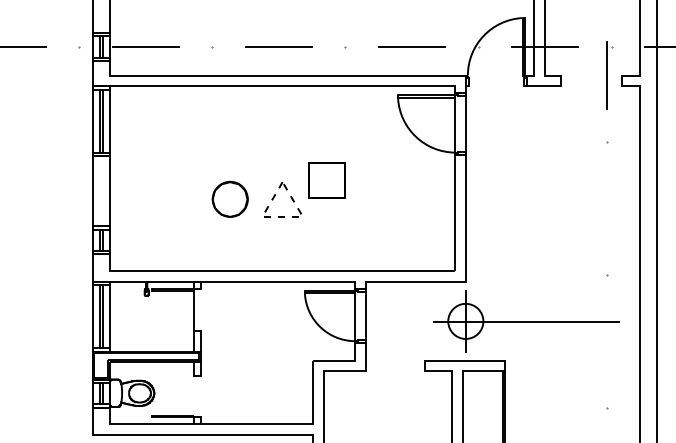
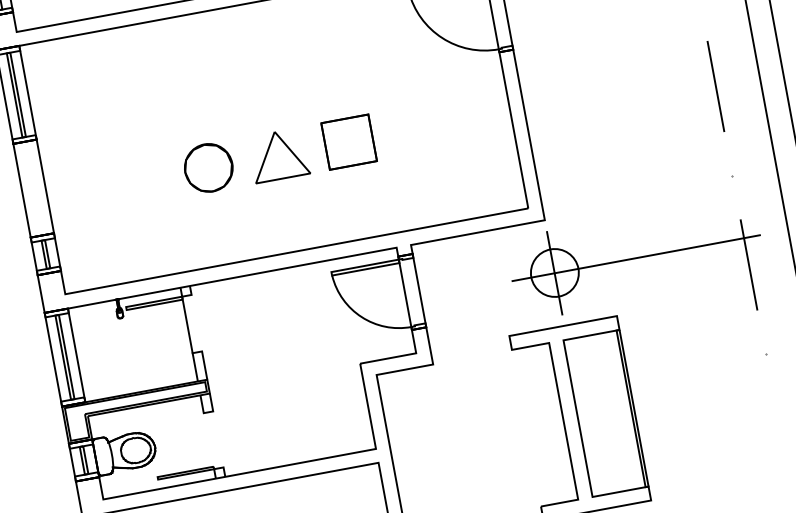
part: (326, 180) -> (348, 142), moved
line: (606, 208) -> (715, 86), added
line: (283, 216) -> (284, 177), dashed -> solid
line: (606, 341) -> (748, 264), added

